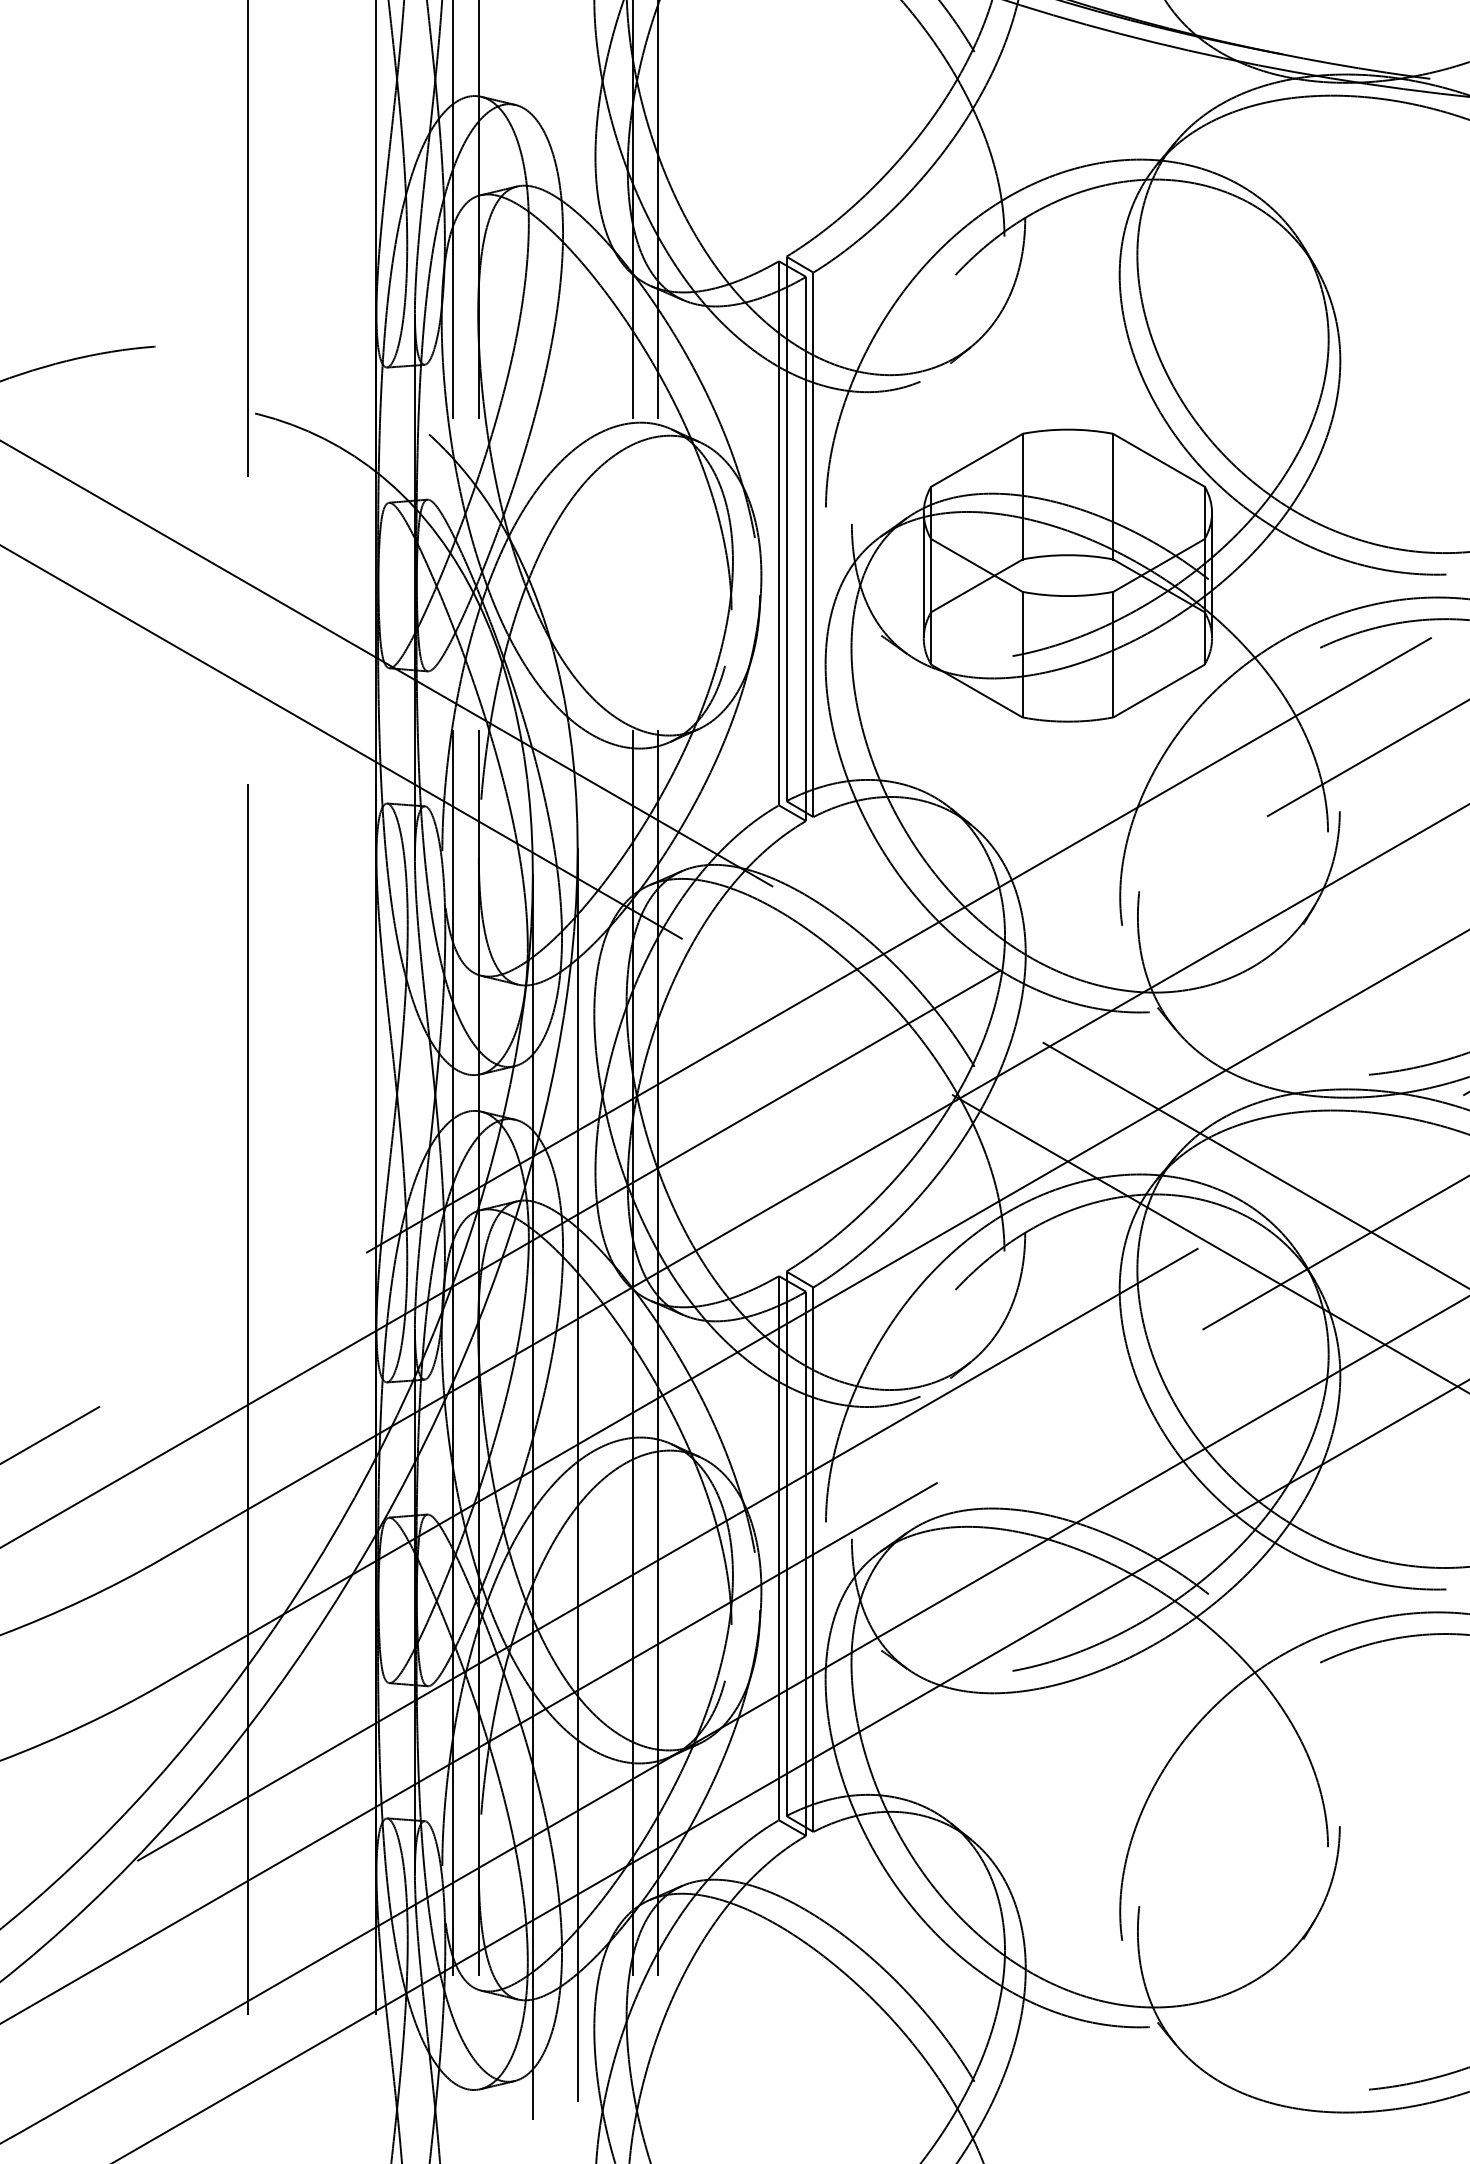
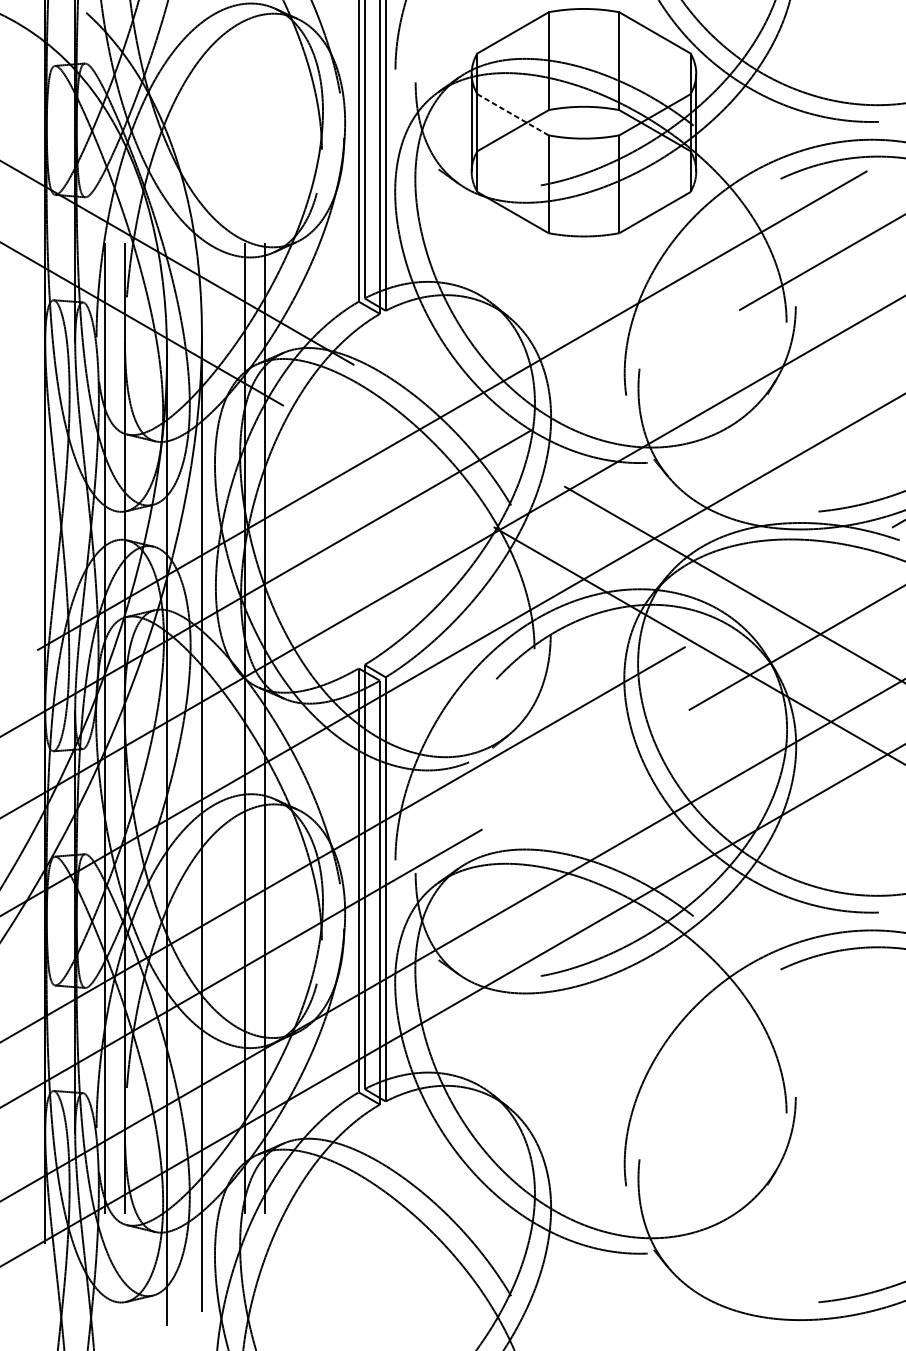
line: (976, 565) -> (512, 114), solid -> dashed

